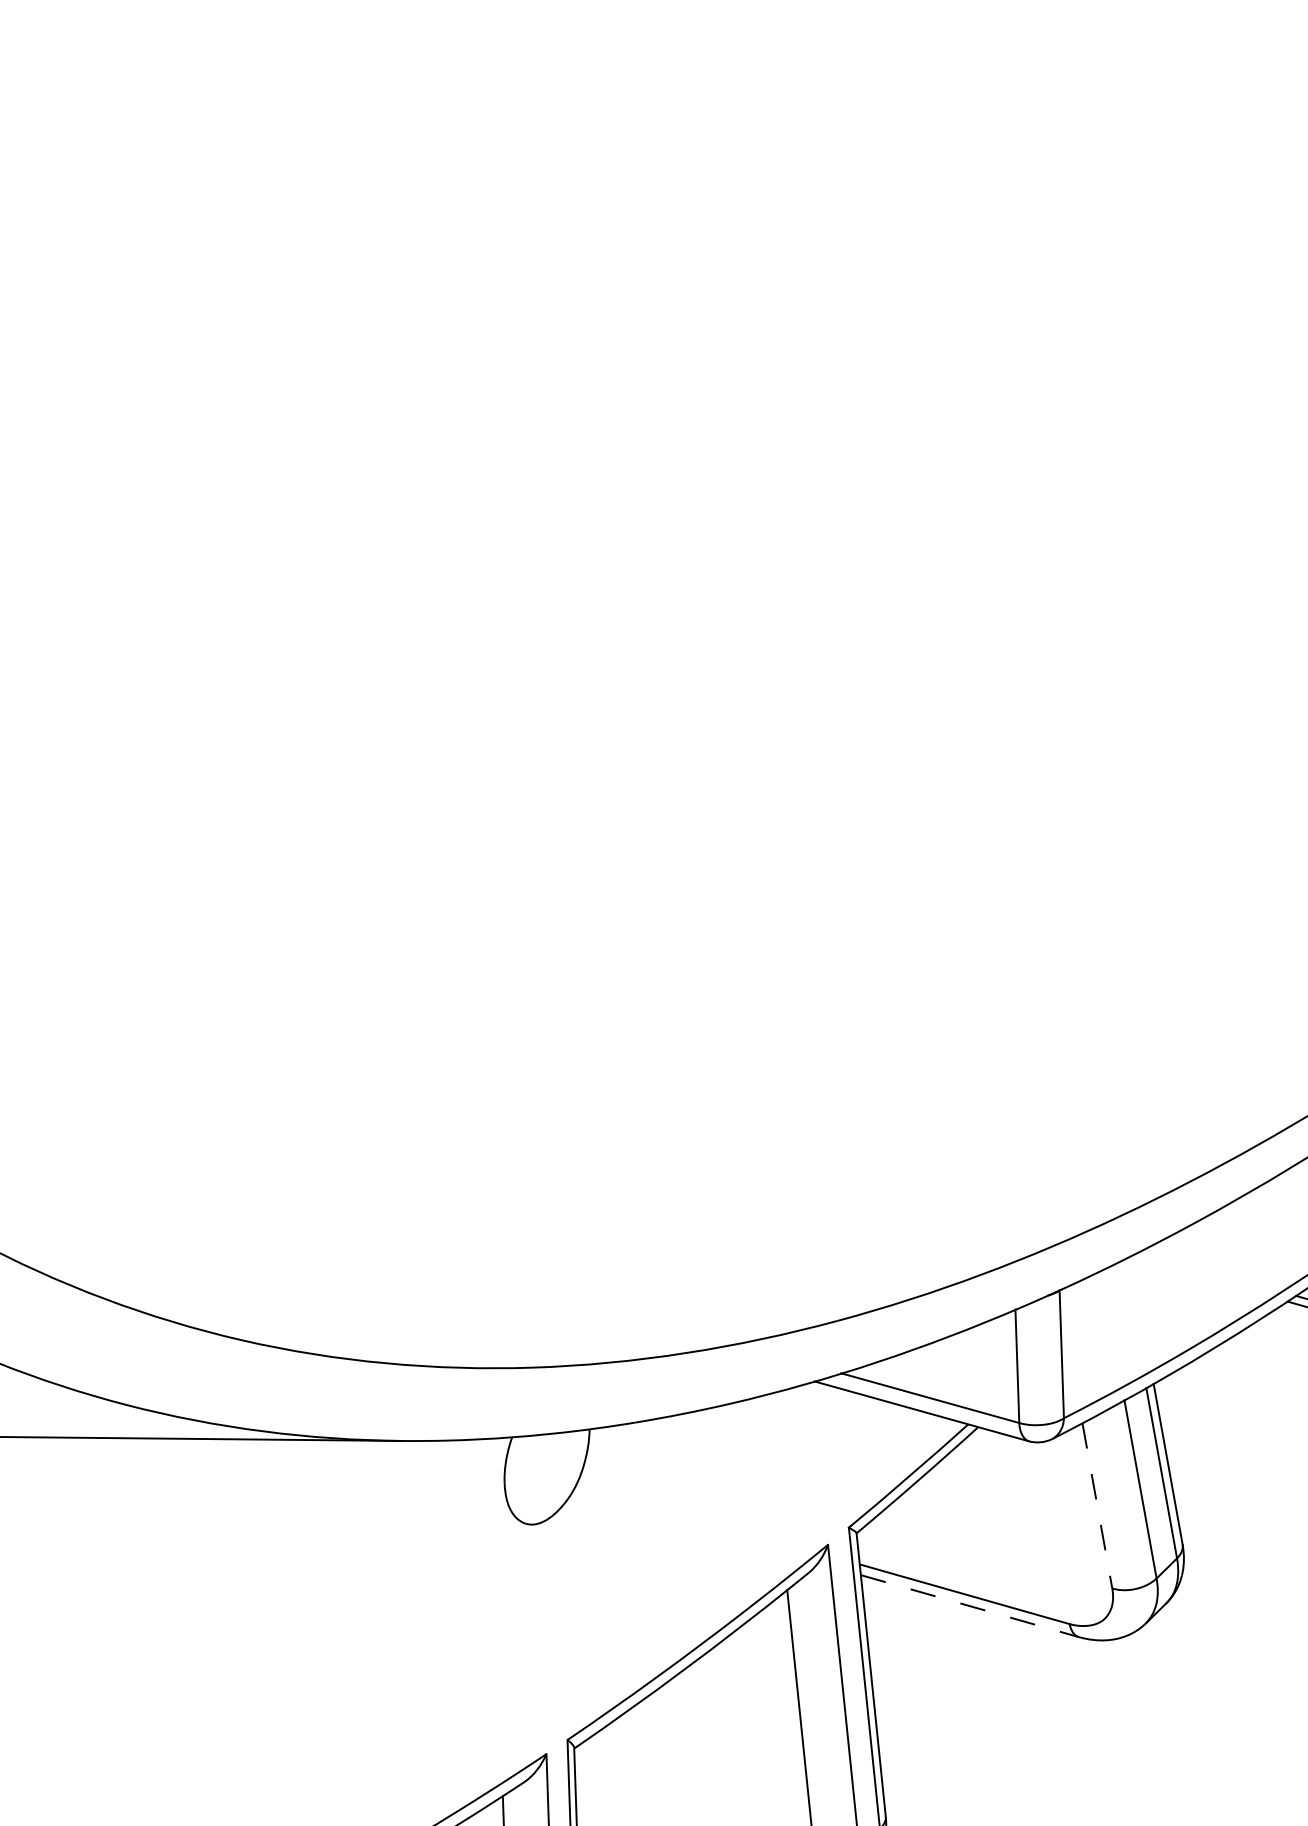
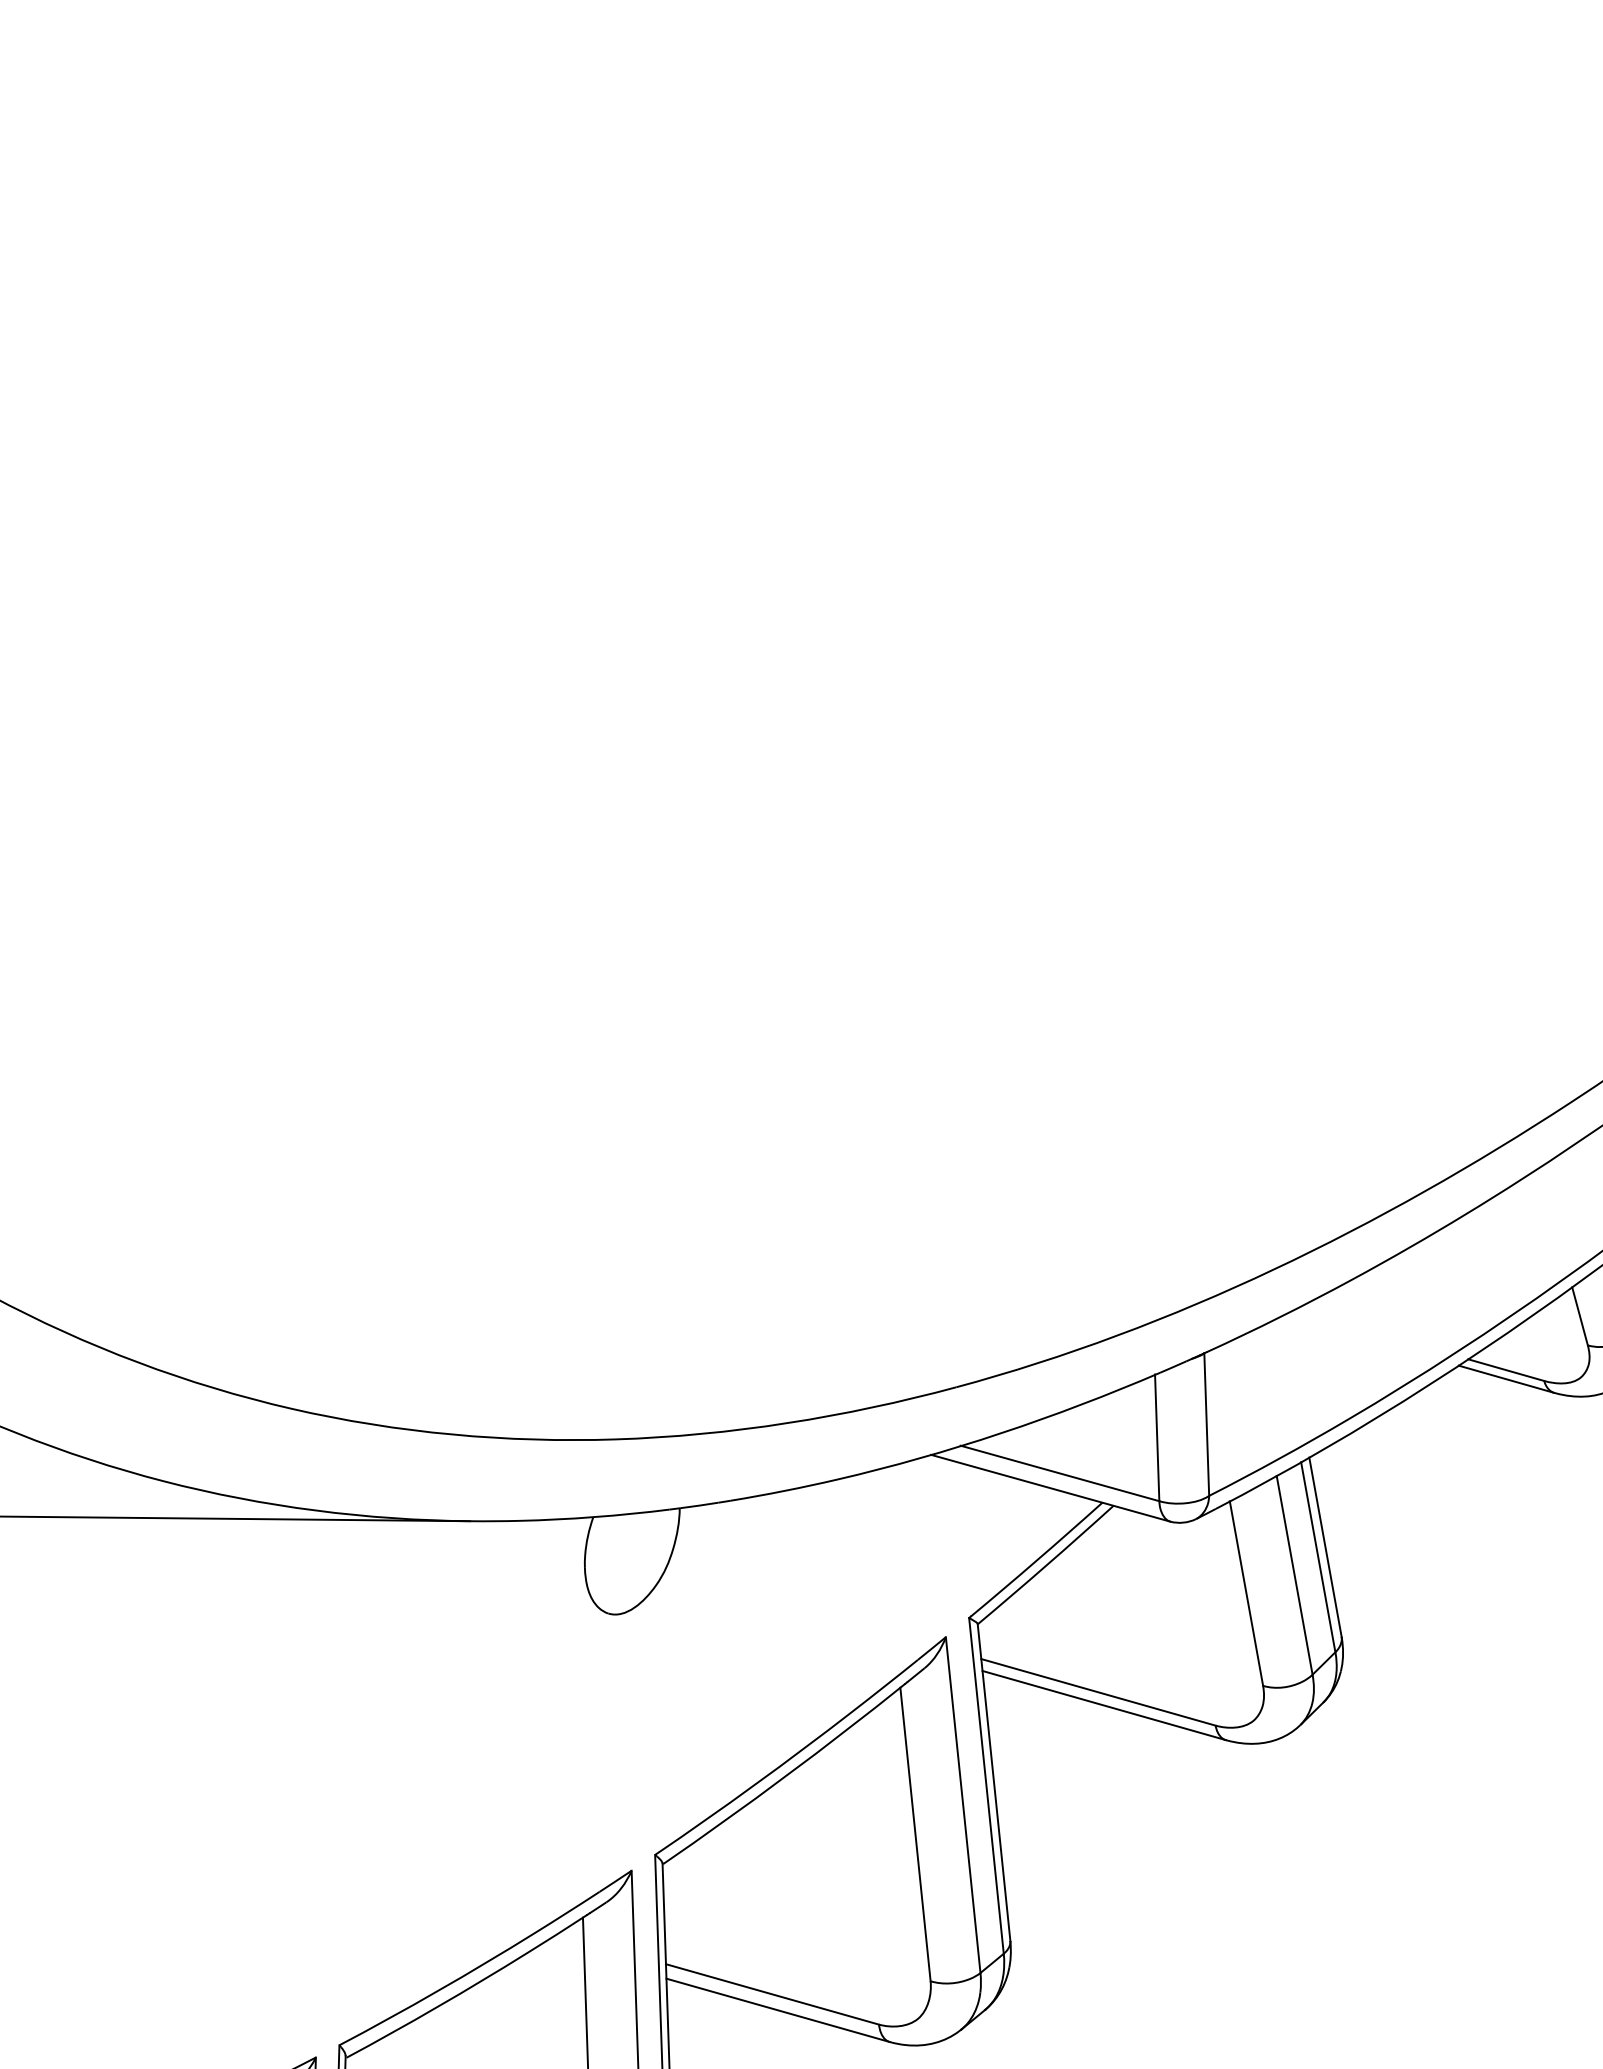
line: (1097, 1505) -> (1246, 1593), dashed -> solid
line: (970, 1606) -> (1104, 1705), dashed -> solid

